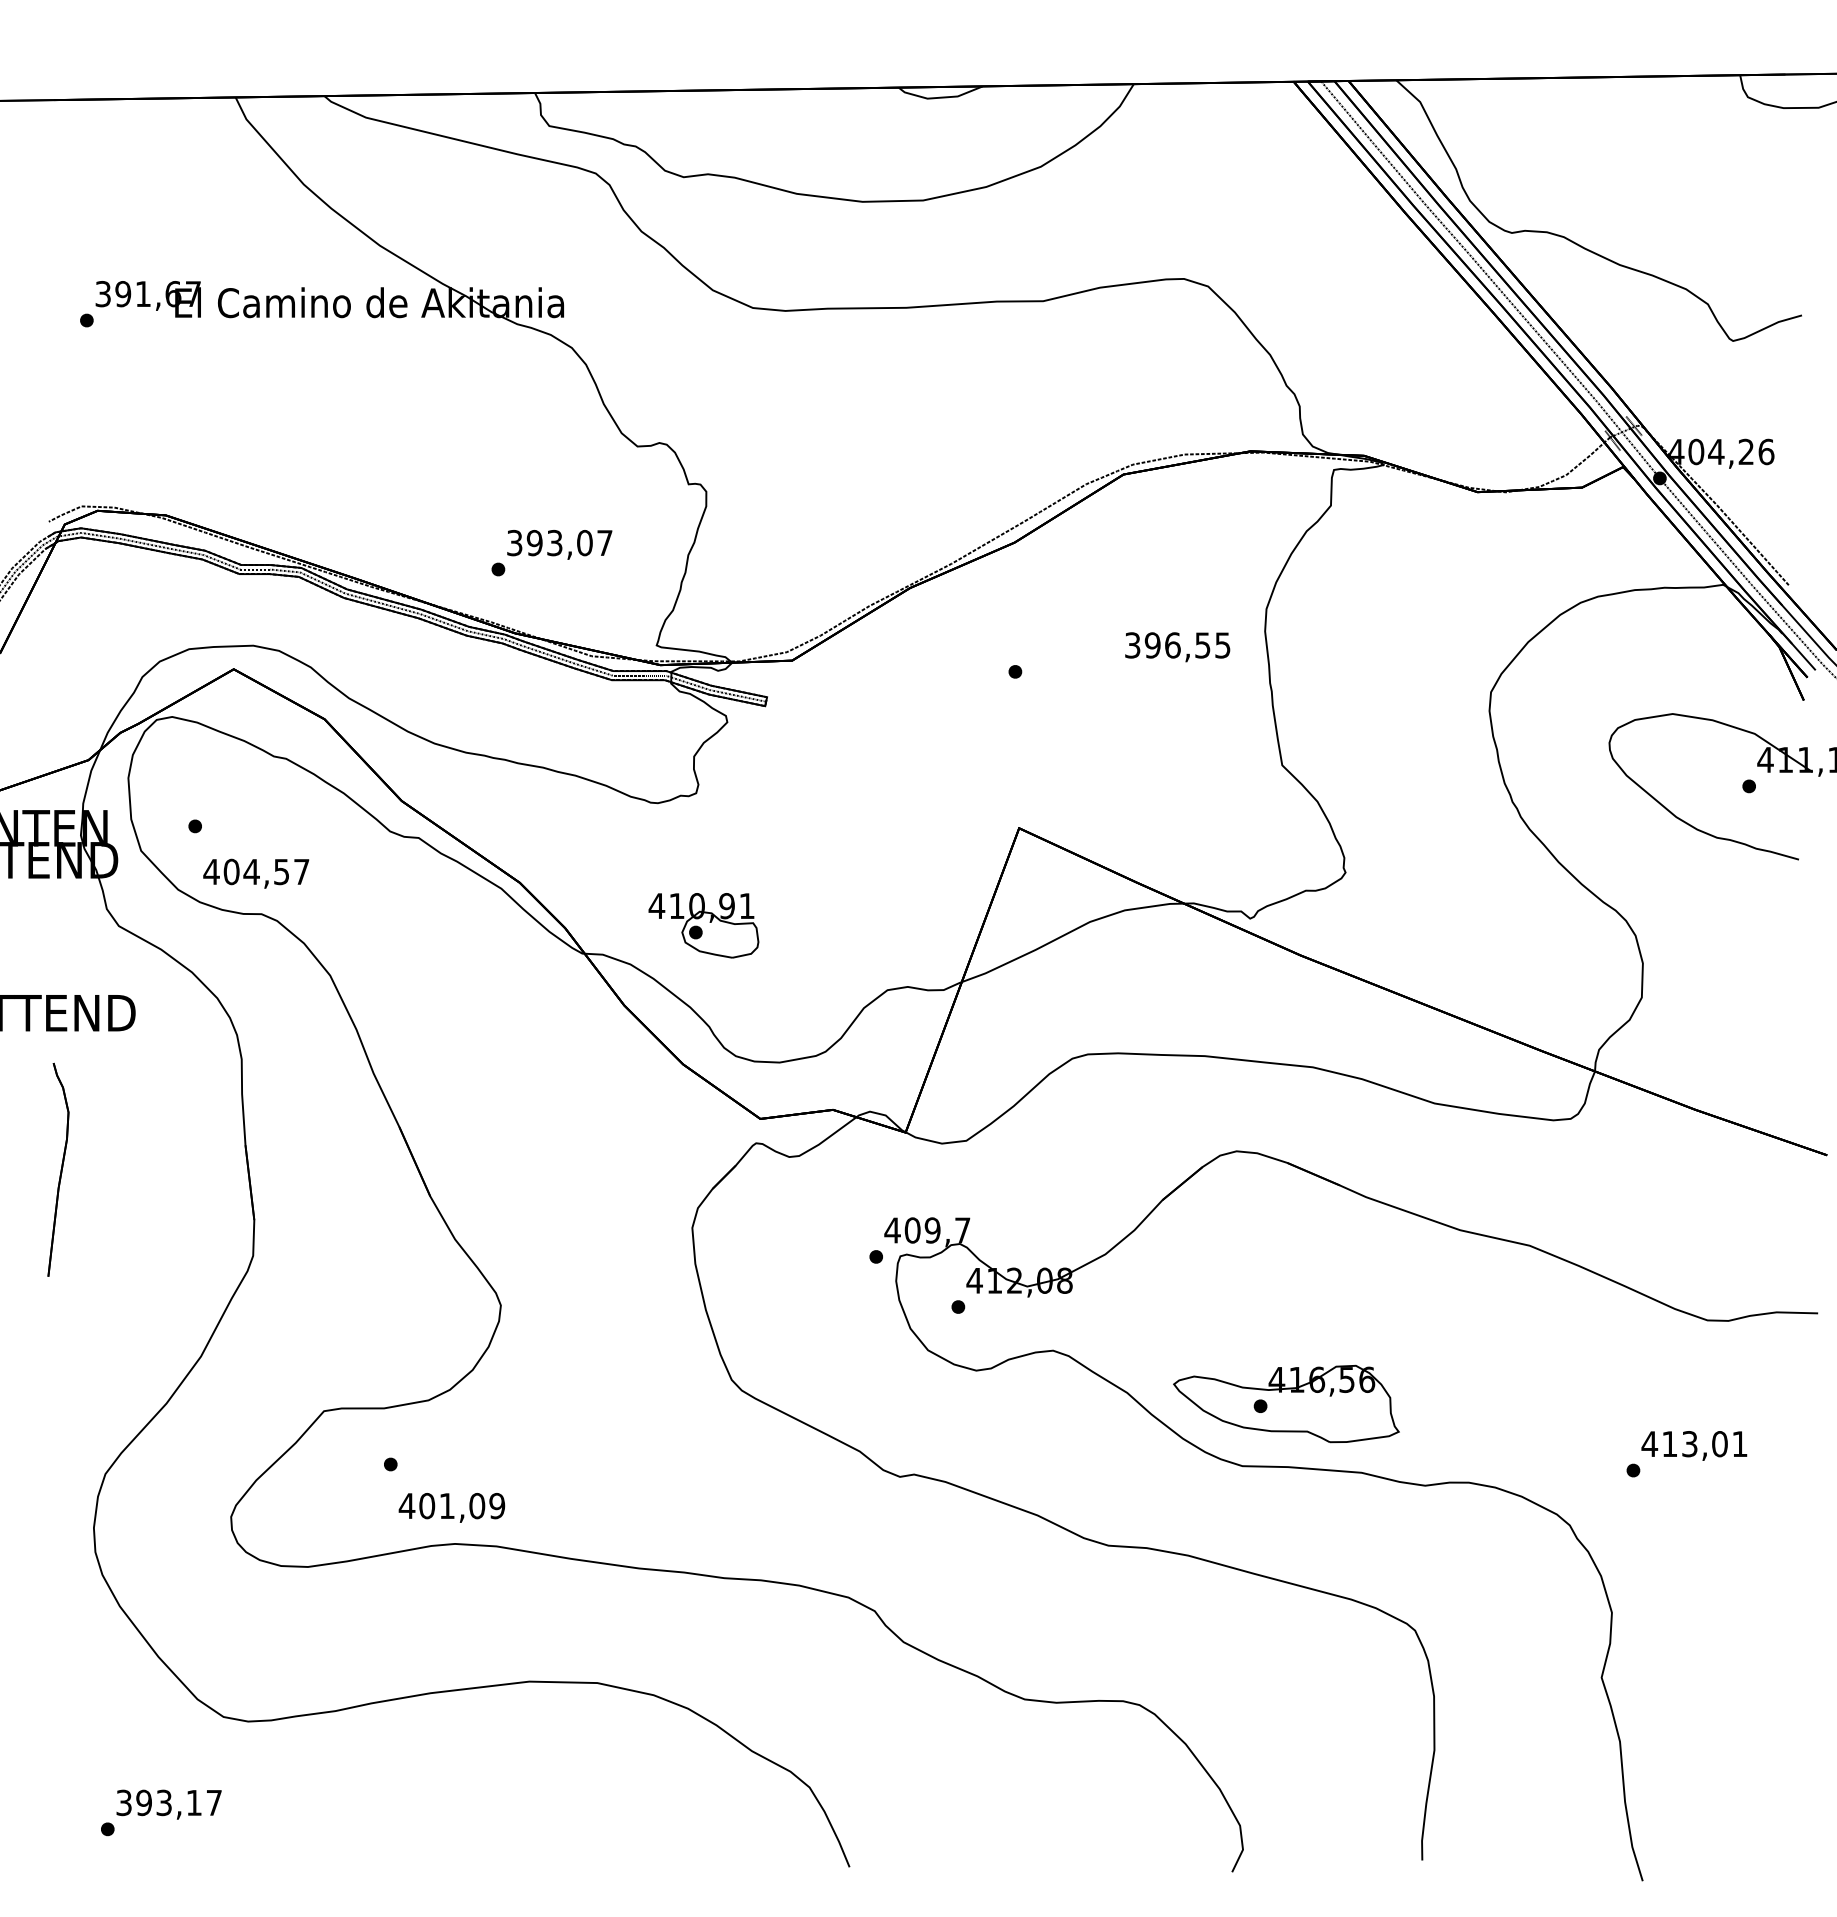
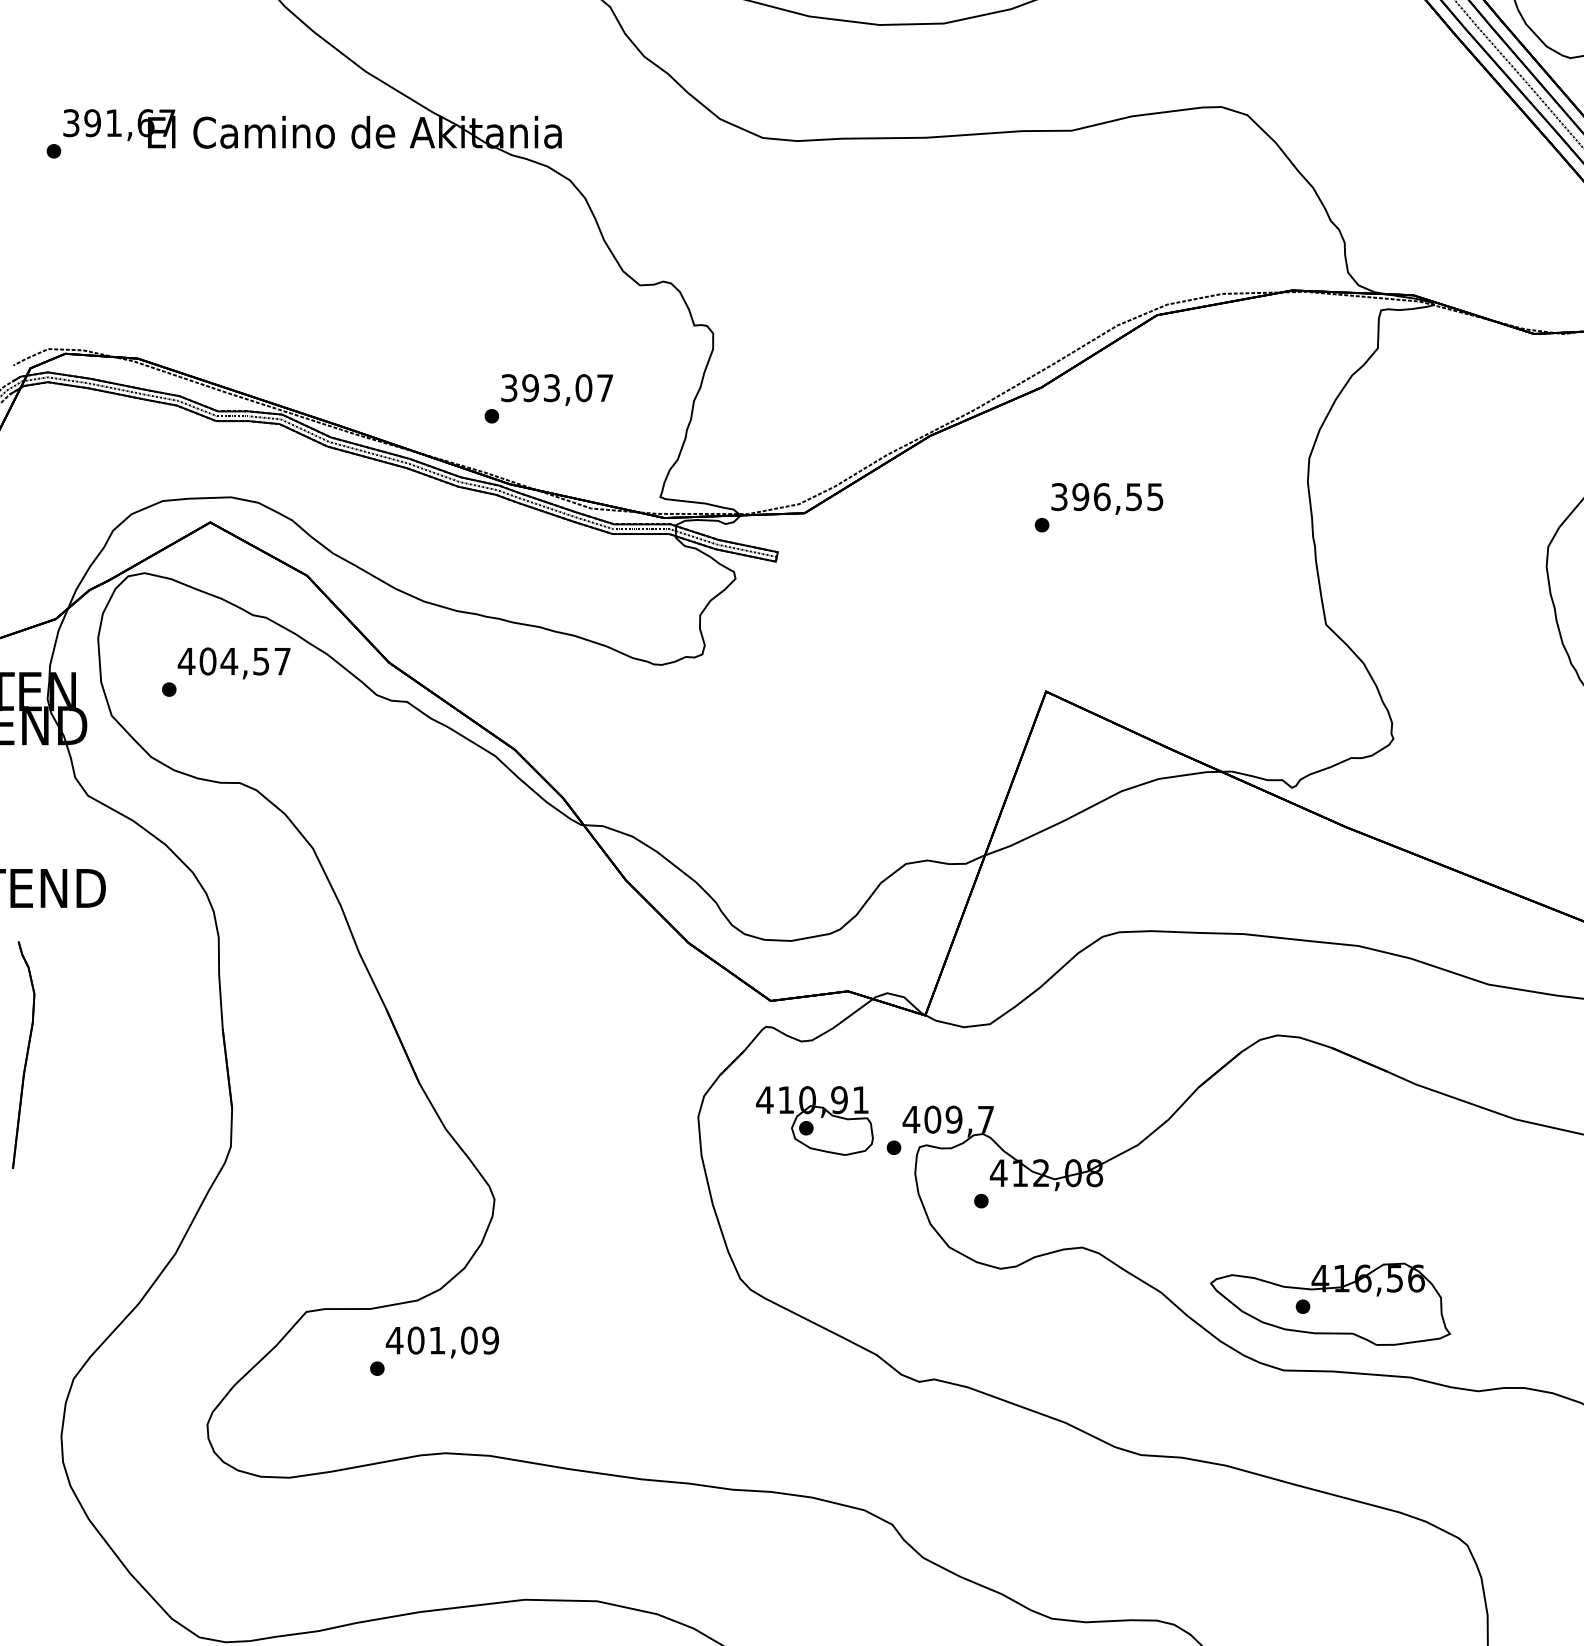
text: (1177, 647) -> (1107, 499), moved
text: (256, 873) -> (234, 663), moved
part: (703, 925) -> (814, 1120), moved
text: (451, 1507) -> (441, 1342), moved

